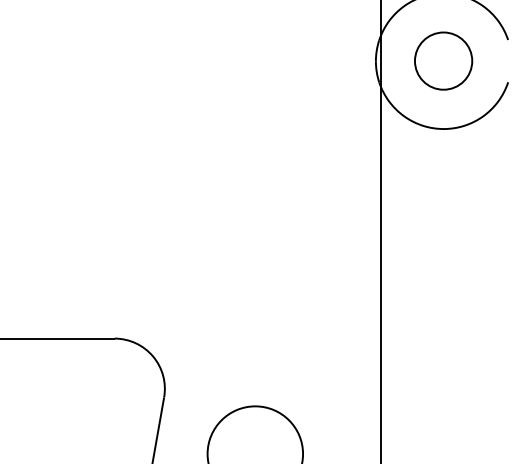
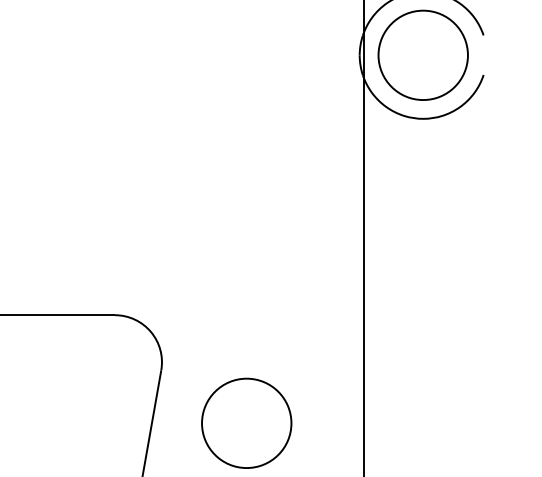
part: (442, 60) -> (422, 54), size x1.67

